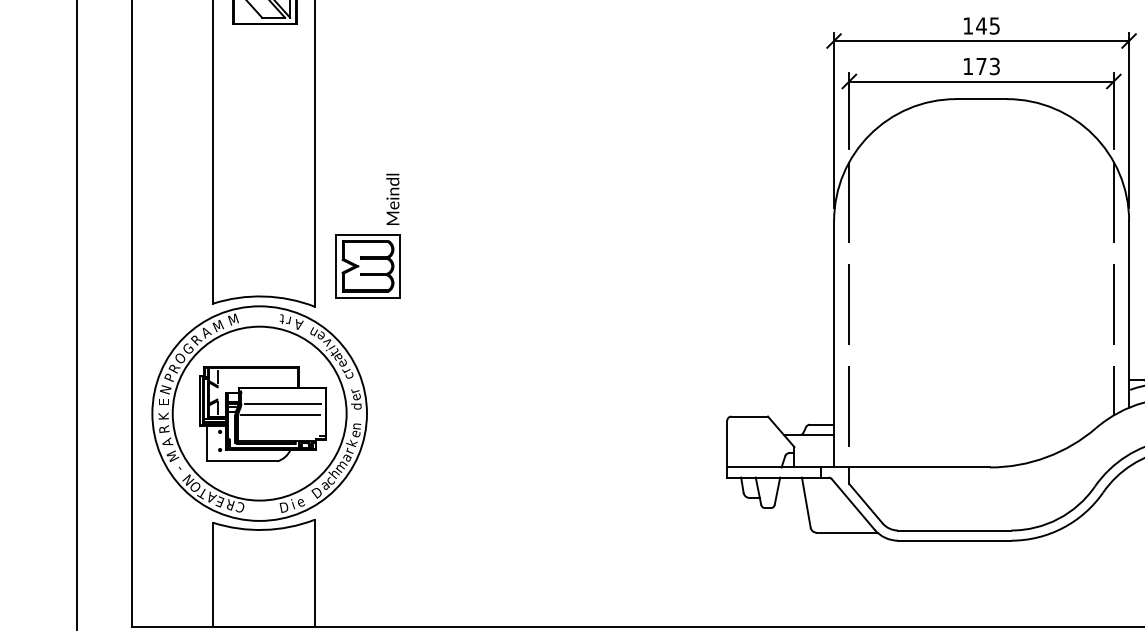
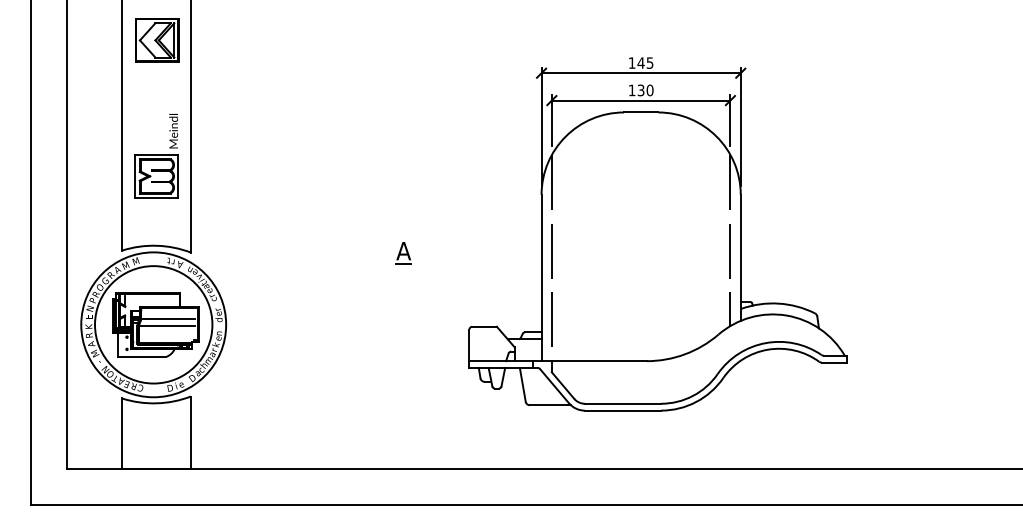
text: (988, 66) -> (645, 90), 173 -> 130
part: (367, 236) -> (156, 156), moved
part: (629, 307) -> (403, 253), added

